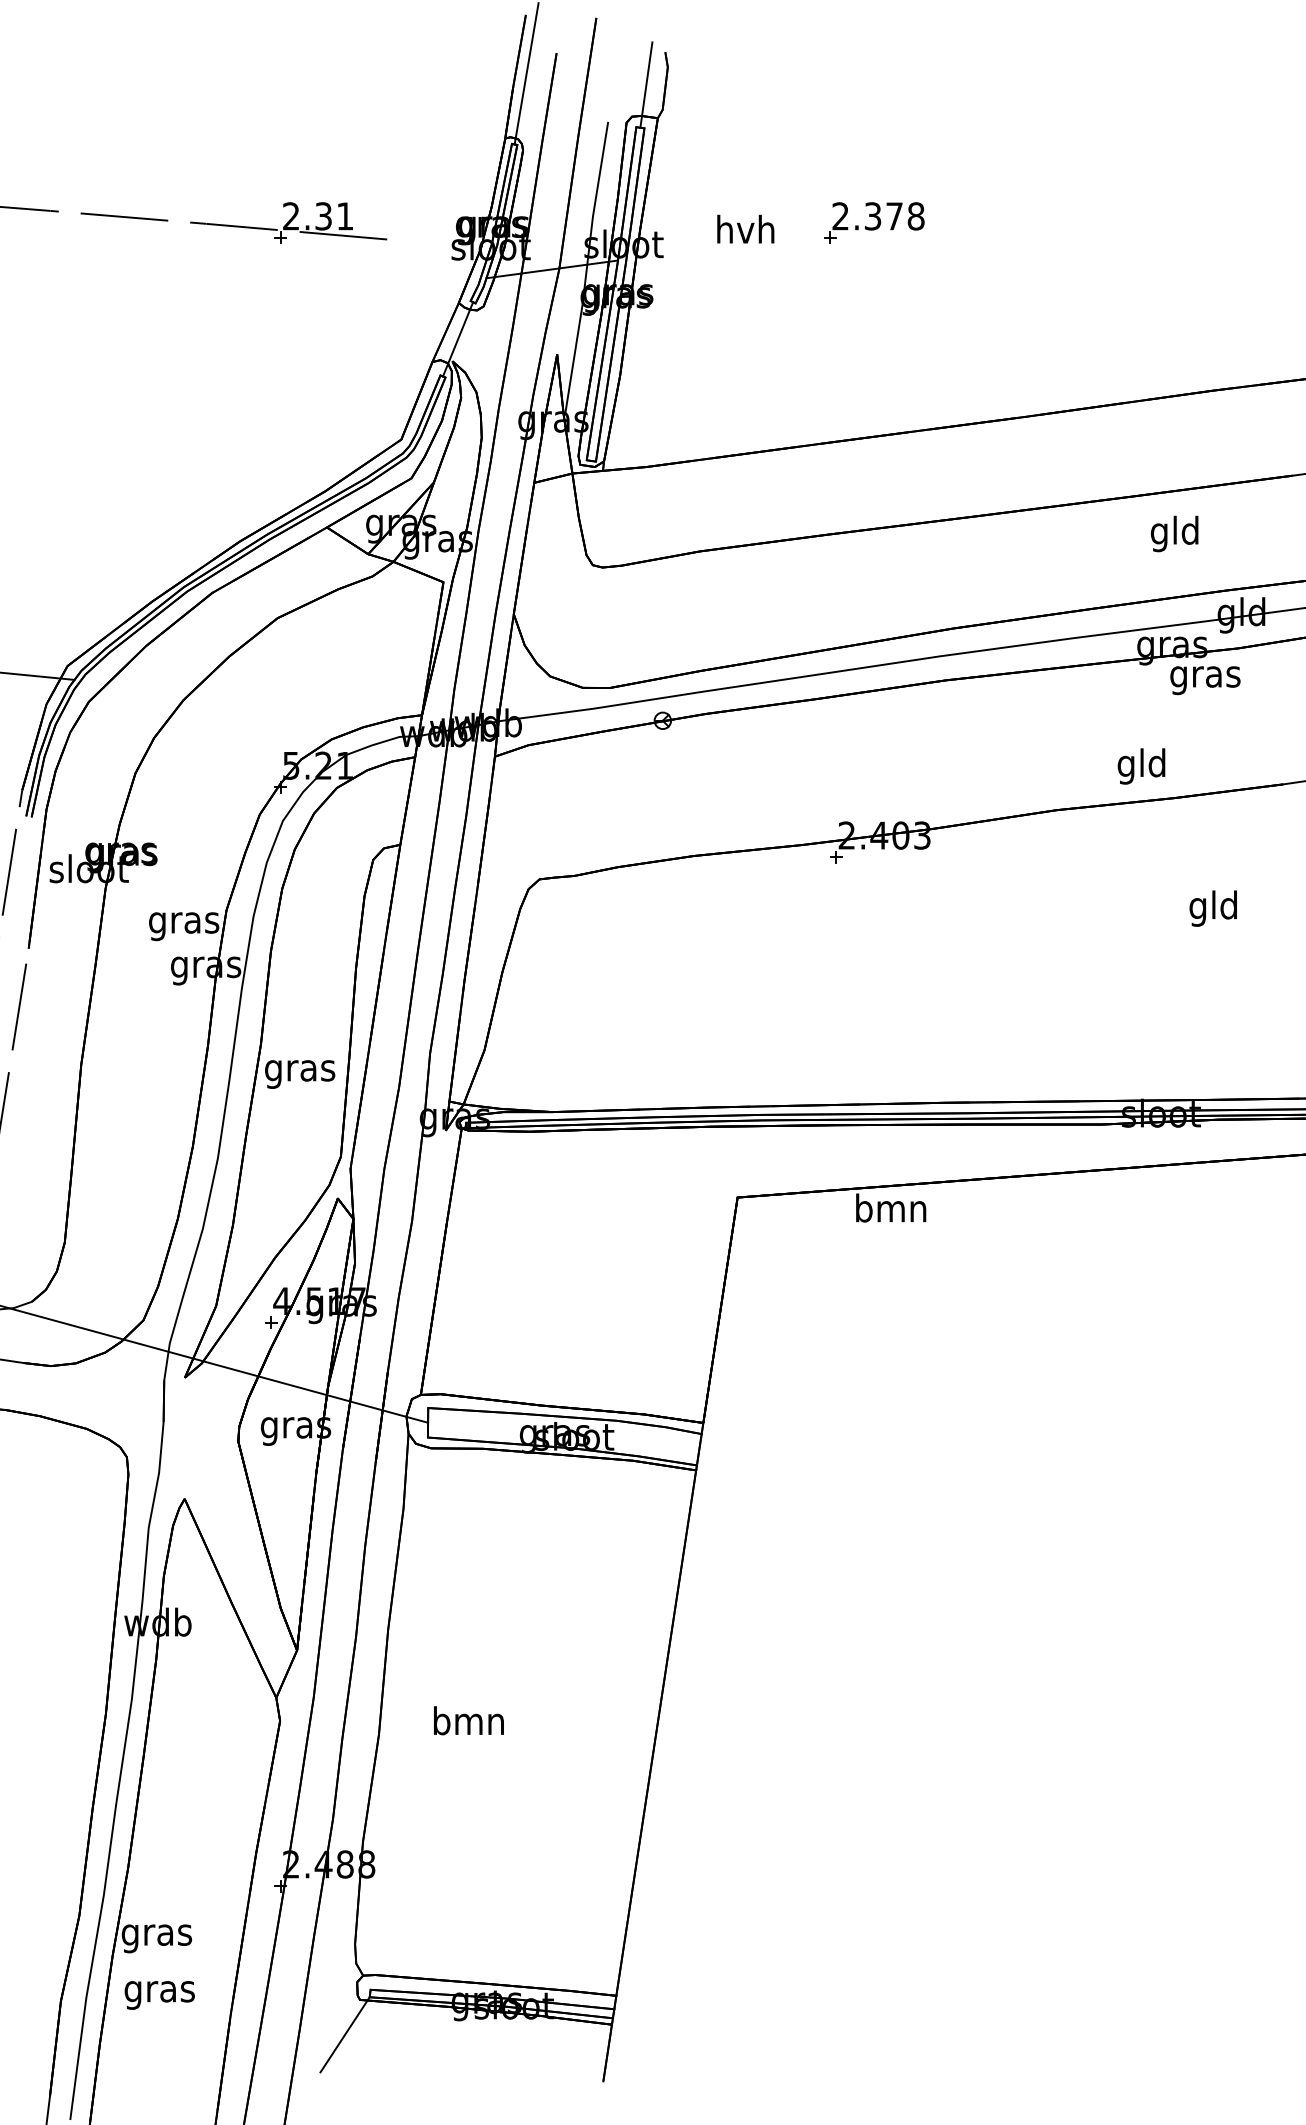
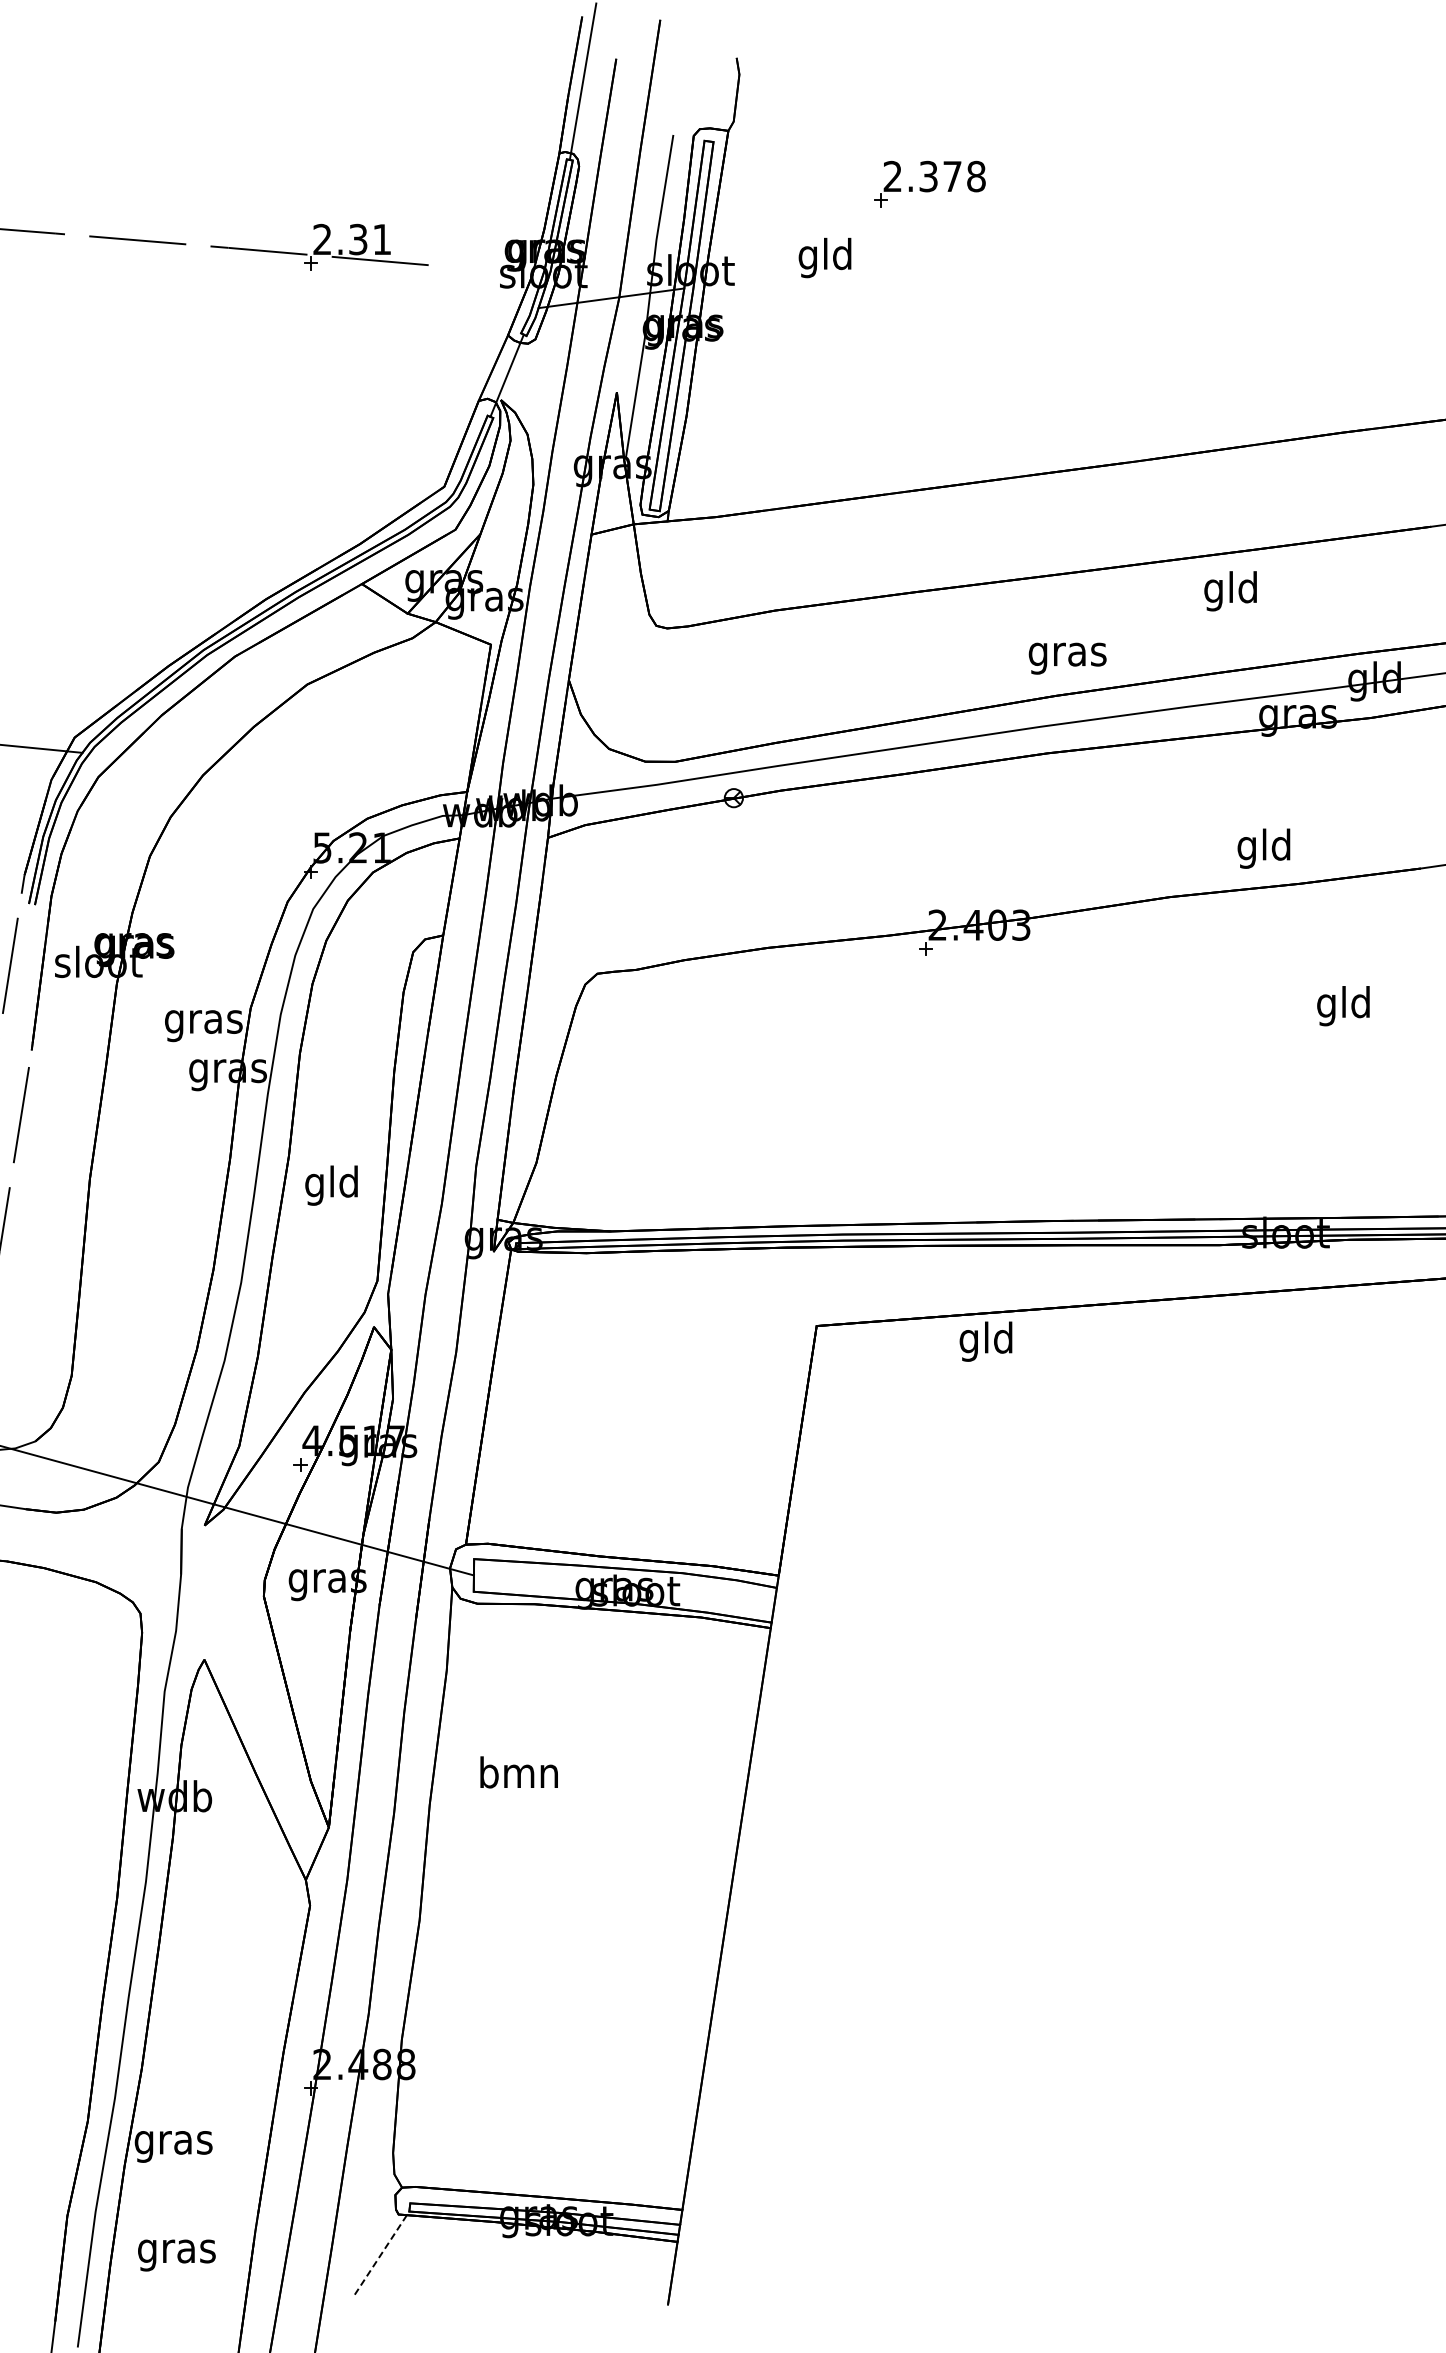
line: (646, 84) -> (715, 93), removed
part: (873, 222) -> (929, 183), moved
text: (745, 232) -> (825, 257), hvh -> gld
text: (1174, 534) -> (1230, 591), moved
text: (1205, 680) -> (1067, 658), moved
text: (300, 1070) -> (332, 1185), gras -> gld
text: (890, 1211) -> (986, 1341), bmn -> gld
text: (468, 1720) -> (518, 1772), moved
text: (159, 1995) -> (176, 2255), moved
line: (345, 2035) -> (382, 2253), solid -> dashed

